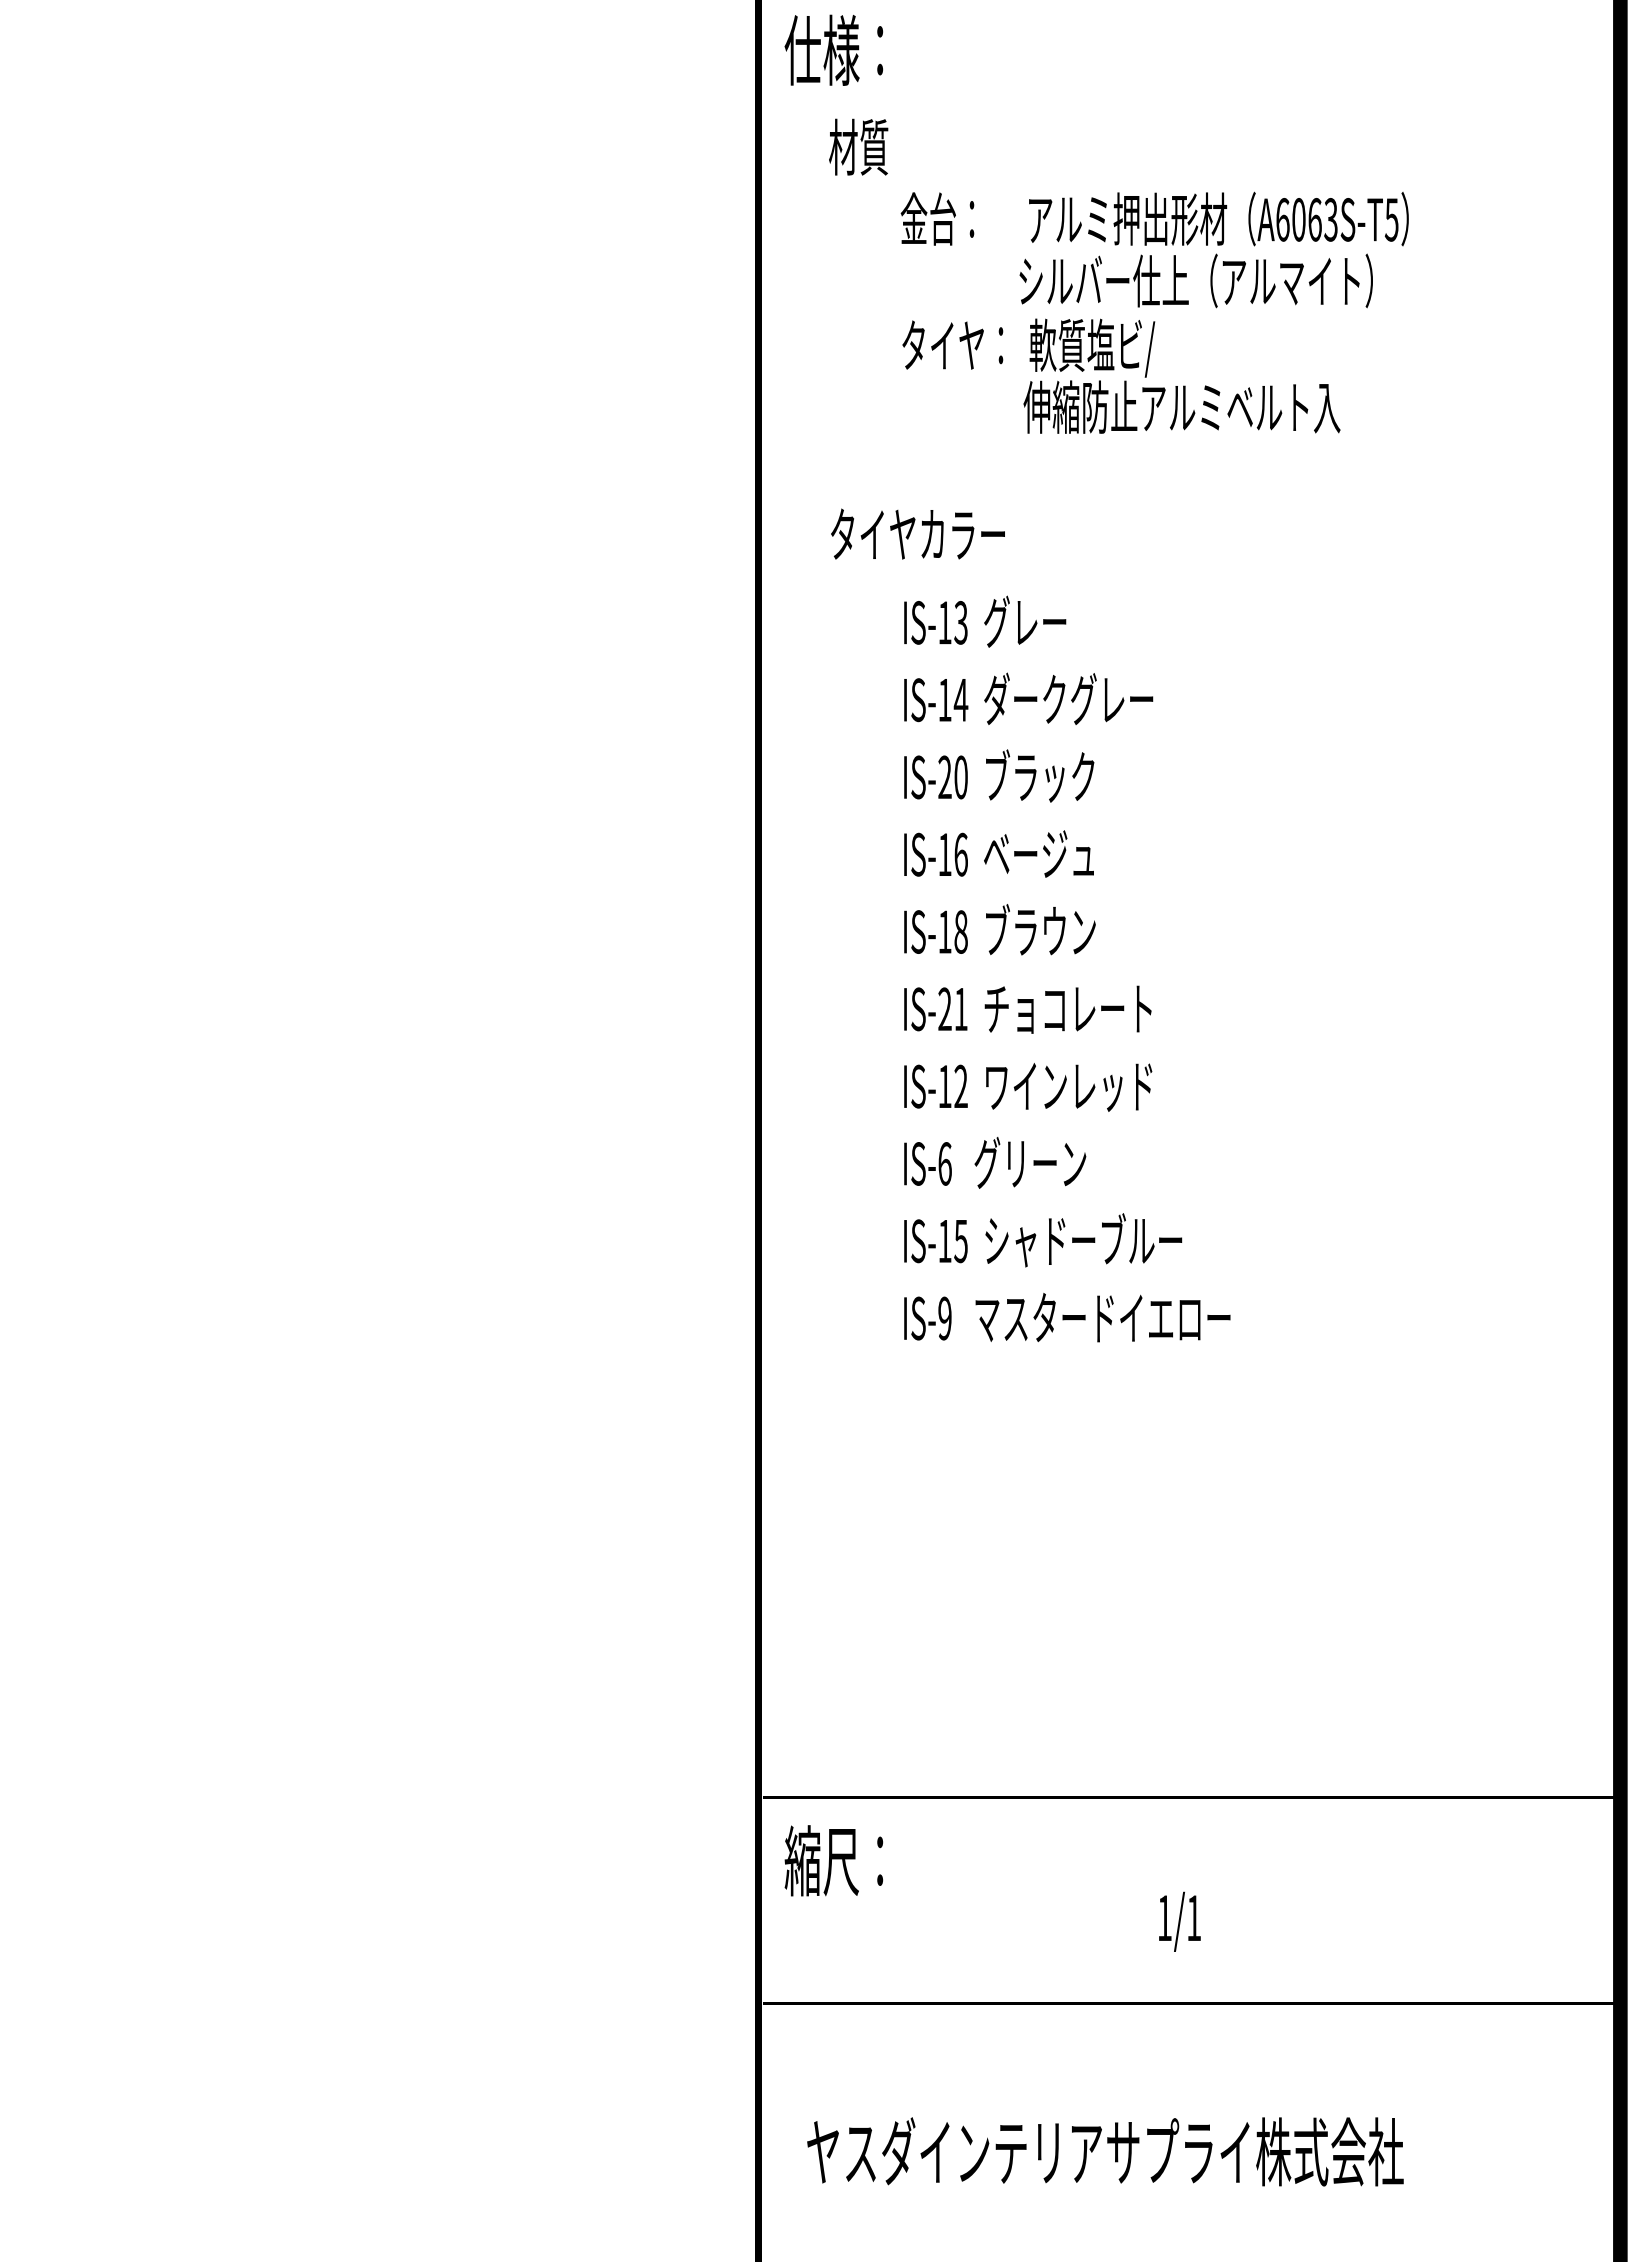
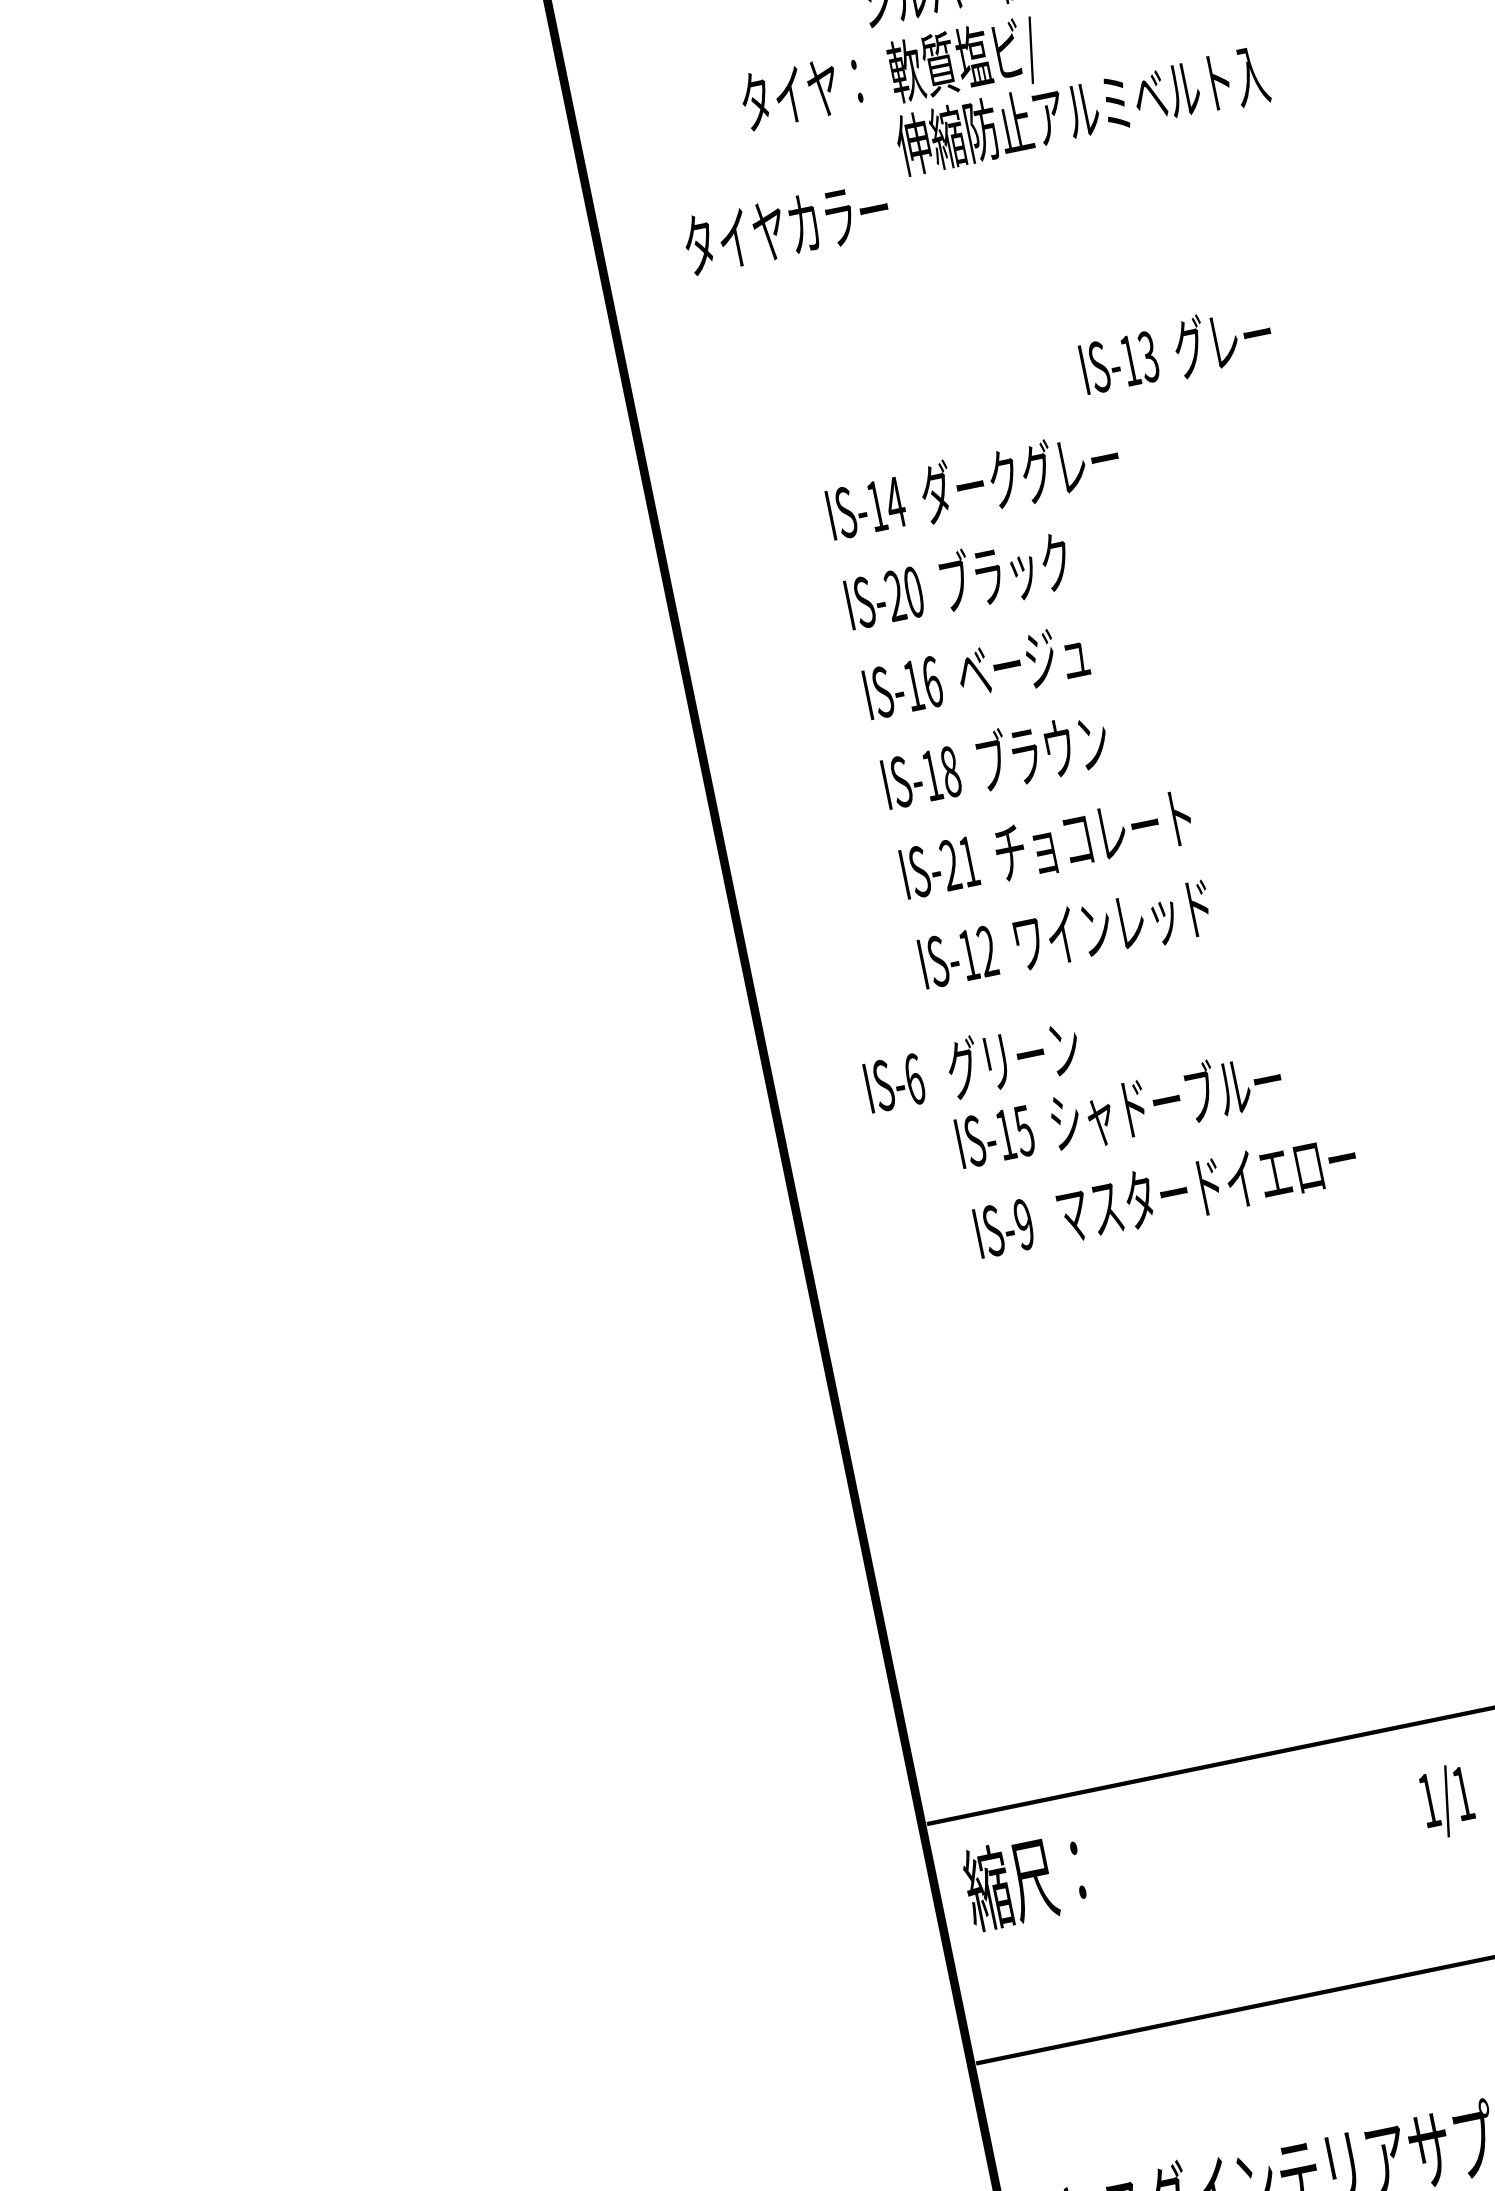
text: (917, 533) -> (786, 226), moved
text: (985, 621) -> (1176, 349), moved
text: (995, 1162) -> (972, 1065), moved
text: (1179, 1921) -> (1446, 1800), moved

